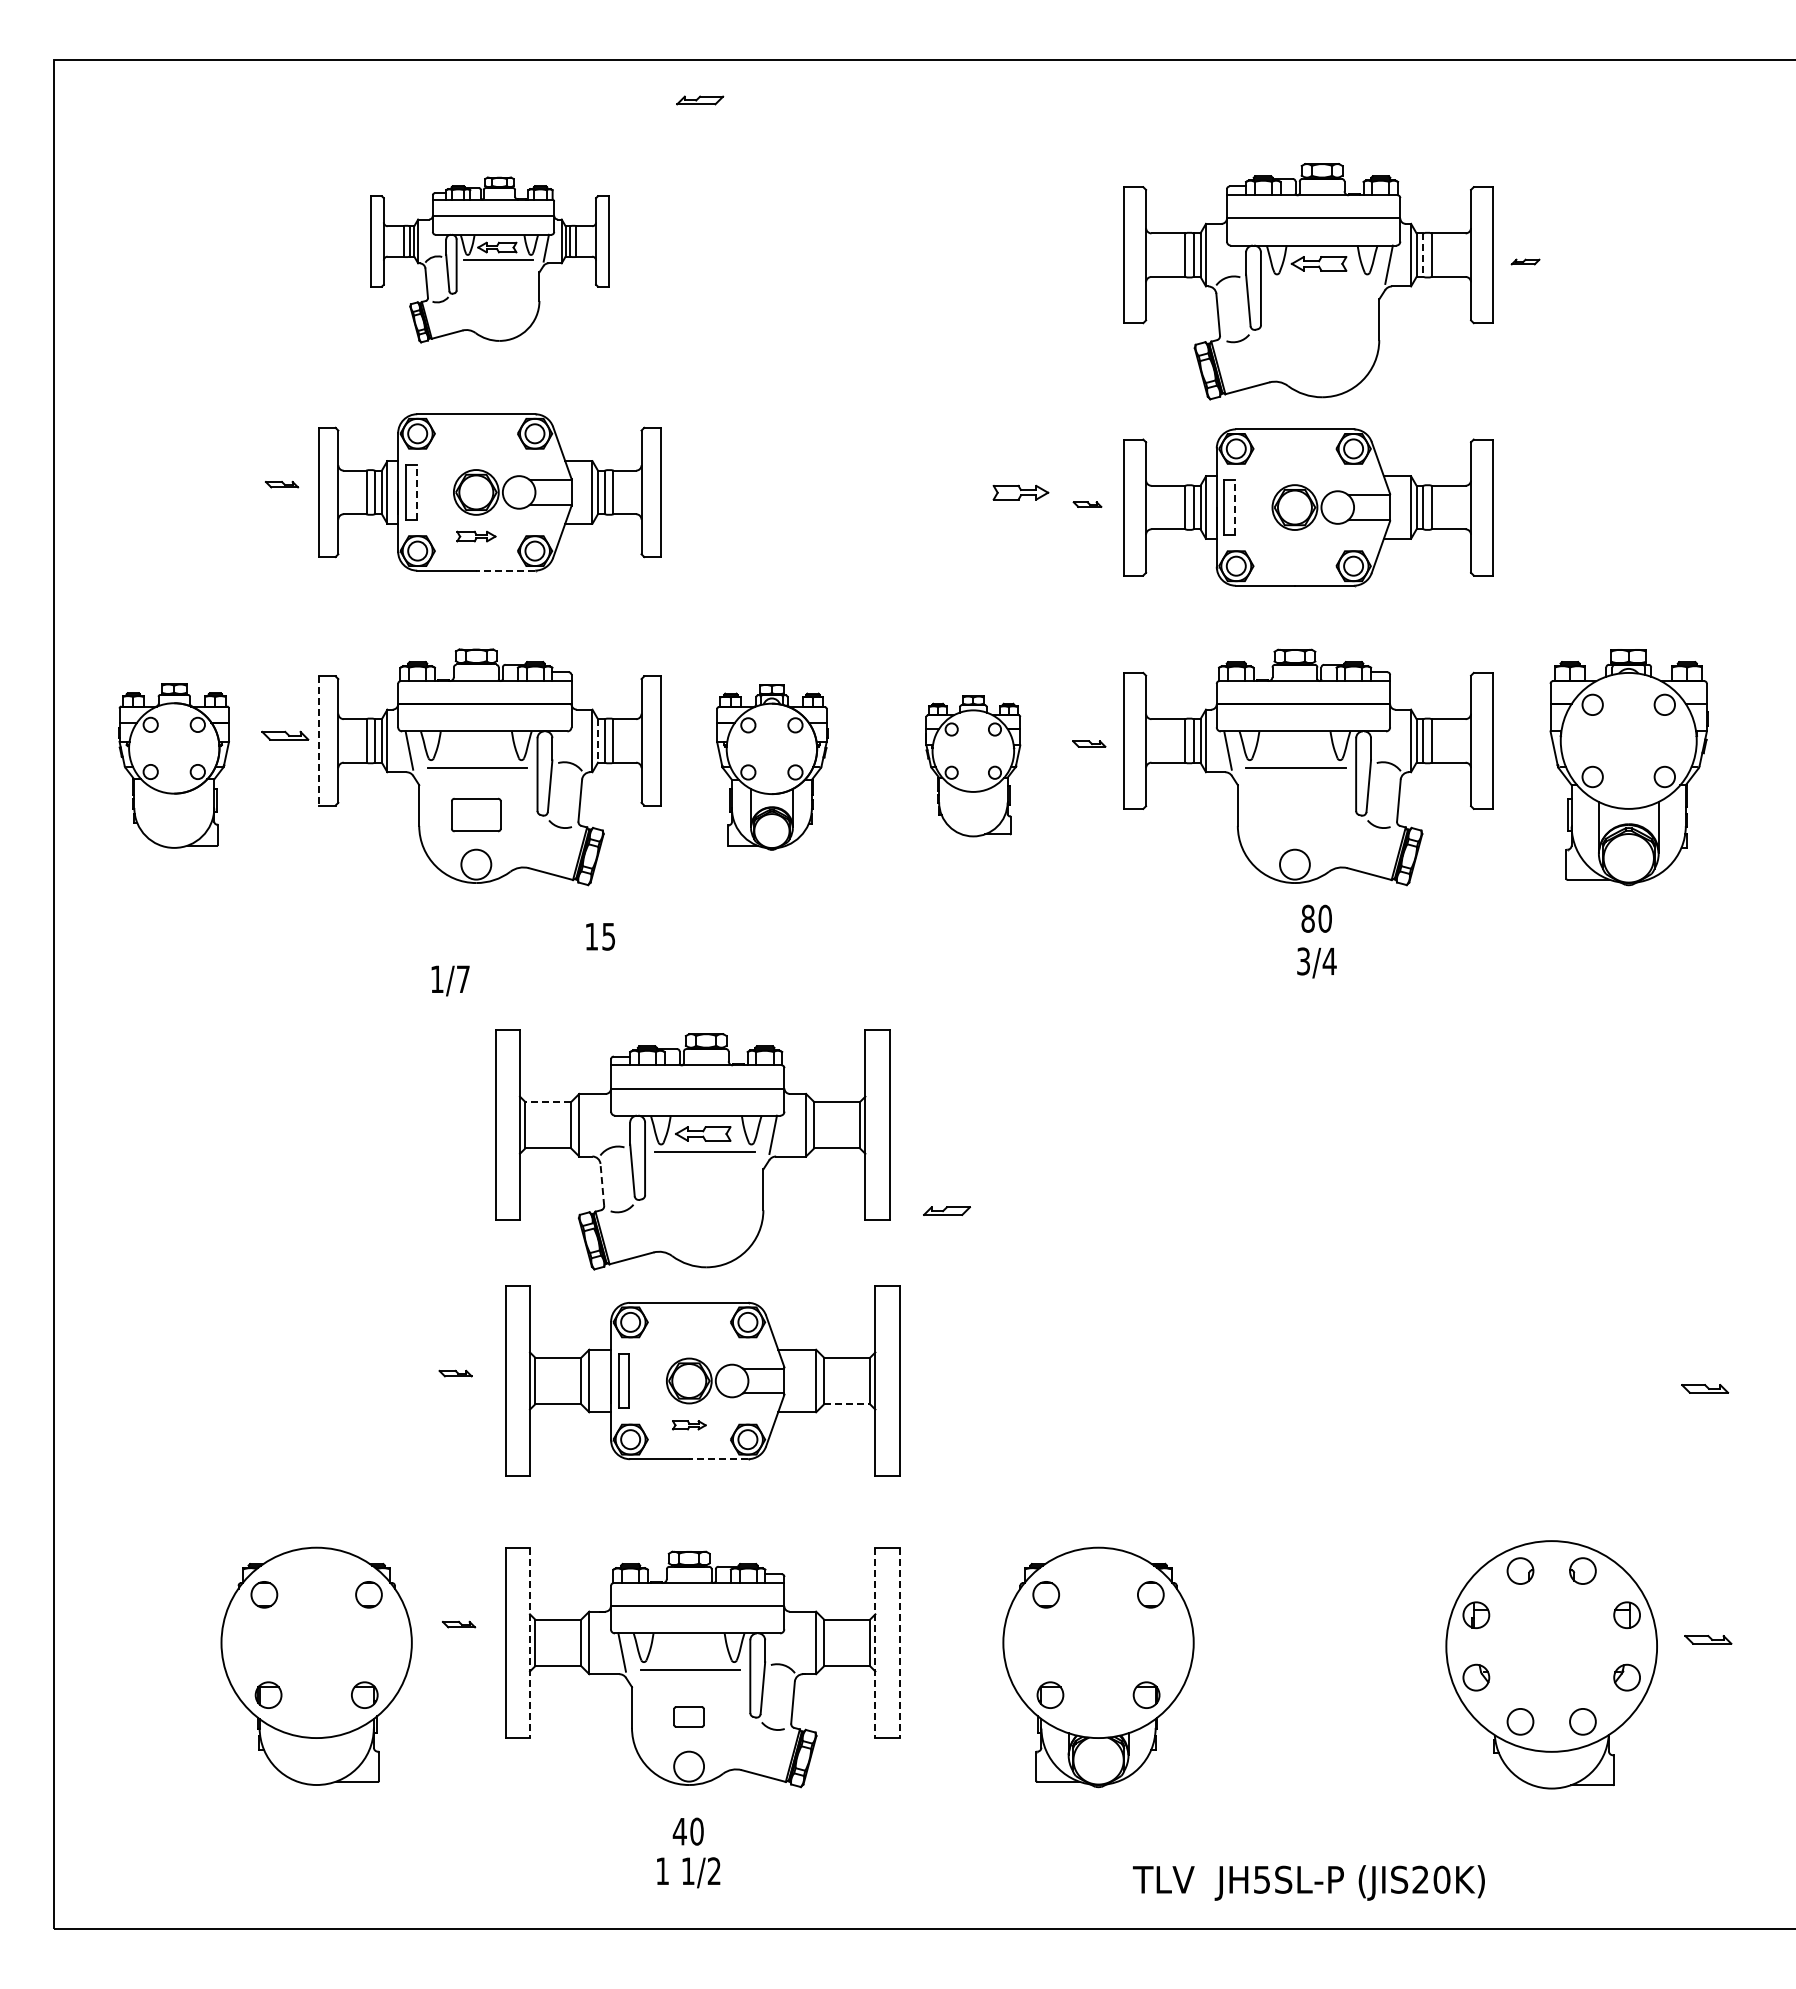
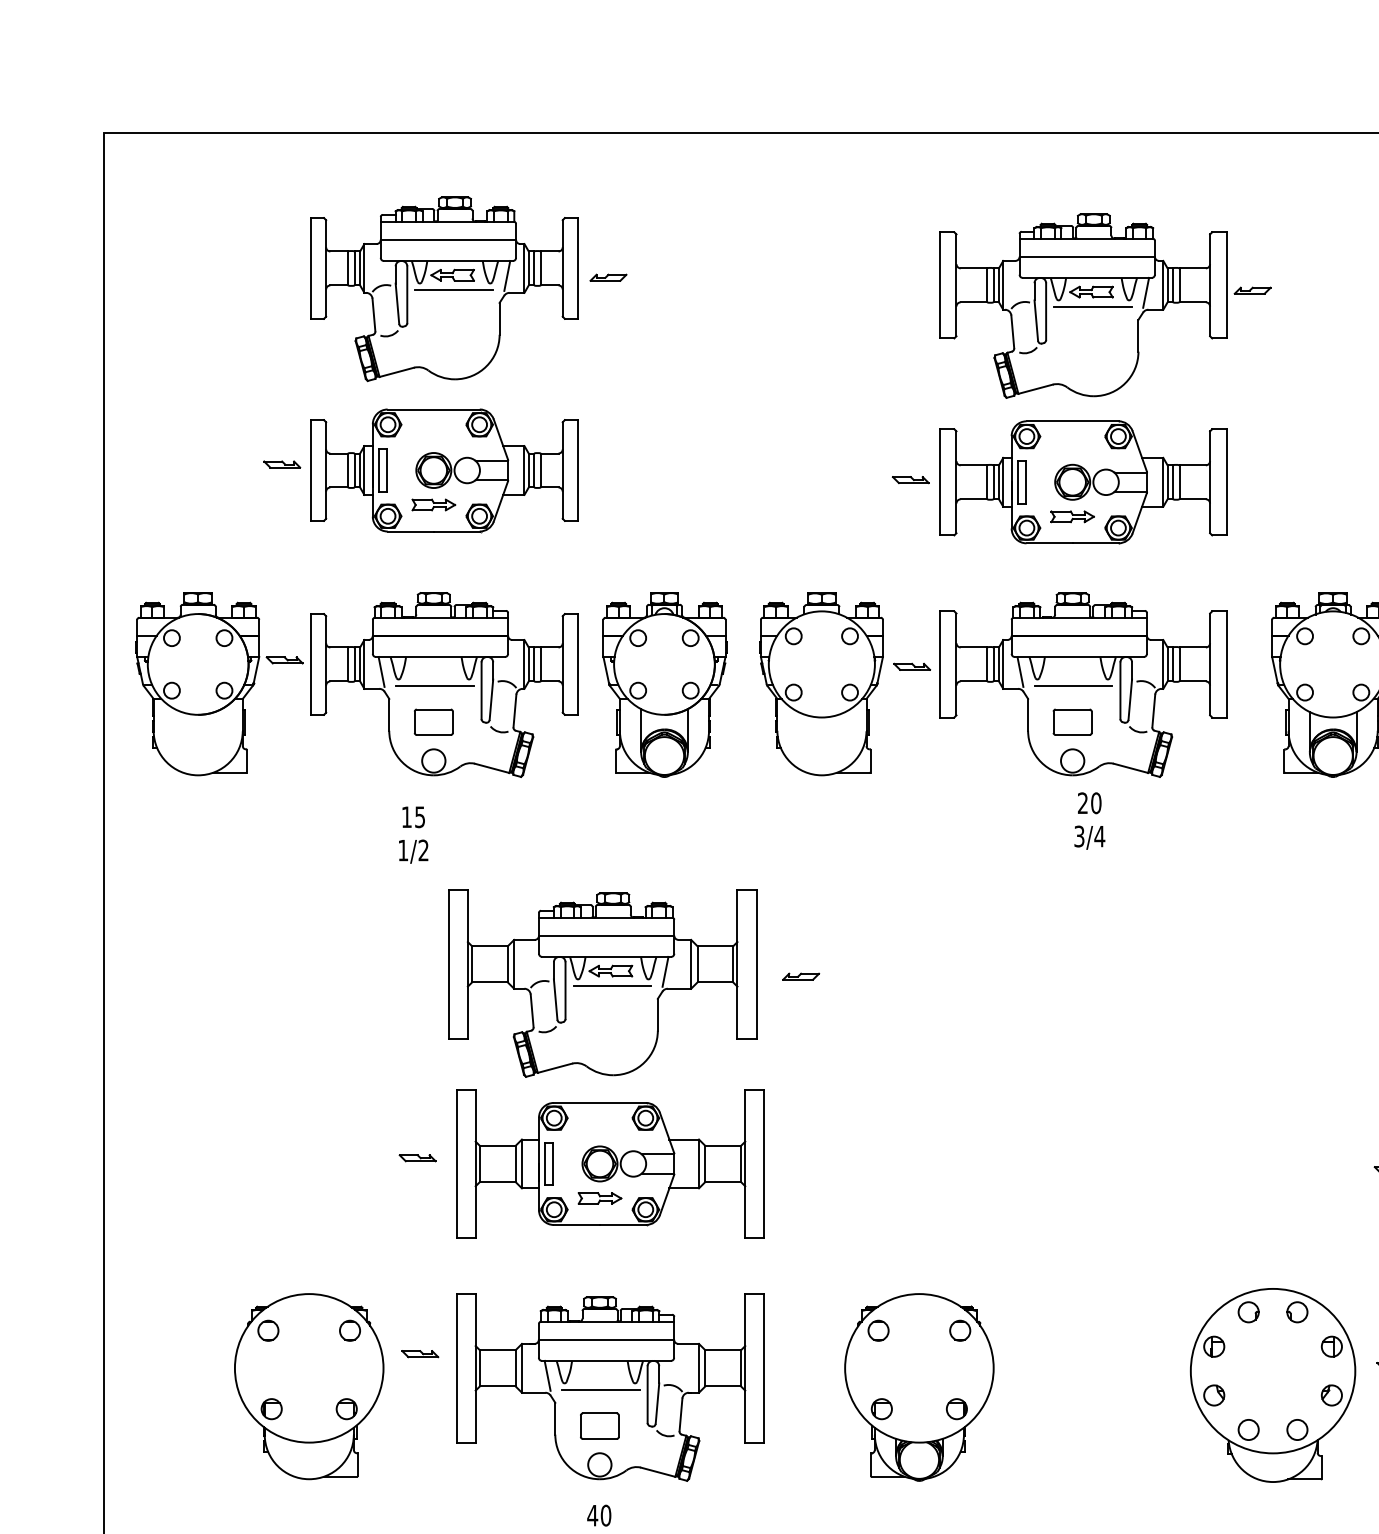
part: (700, 100) -> (608, 277), moved
line: (1423, 255) -> (1172, 285), dashed -> solid
part: (489, 259) -> (444, 288), size x1.43
part: (1525, 261) -> (1252, 290), size x1.67
line: (1320, 282) -> (1092, 306), added
part: (281, 484) -> (281, 464), size x1.43
line: (416, 491) -> (387, 469), dashed -> solid
part: (1020, 492) -> (1072, 516), moved
part: (1087, 504) -> (910, 479), size x1.67
line: (1235, 507) -> (1026, 482), dashed -> solid
part: (476, 536) -> (433, 504), size x1.43
line: (505, 570) -> (456, 531), dashed -> solid
line: (319, 740) -> (311, 664), dashed -> solid
line: (597, 740) -> (528, 664), dashed -> solid
part: (1089, 743) -> (912, 666), size x1.43
part: (173, 765) -> (197, 683), size x1.43
part: (972, 766) -> (821, 684), size x1.67
part: (771, 767) -> (664, 685), size x1.43
part: (1294, 814) -> (1072, 721), added
text: (1307, 918) -> (1082, 803), 80 -> 20
text: (600, 936) -> (413, 817), moved
text: (462, 978) -> (423, 849), 1/7 -> 1/2
line: (548, 1102) -> (490, 946), dashed -> solid
line: (602, 1184) -> (532, 1010), dashed -> solid
part: (946, 1210) -> (800, 976), moved
part: (455, 1373) -> (417, 1158), size x1.43
line: (847, 1404) -> (723, 1182), dashed -> solid
part: (689, 1425) -> (600, 1198), size x1.67
line: (718, 1459) -> (622, 1225), dashed -> solid
part: (458, 1624) -> (419, 1353), size x1.43
line: (530, 1643) -> (476, 1368), dashed -> solid
line: (875, 1643) -> (745, 1368), dashed -> solid
line: (899, 1643) -> (764, 1368), dashed -> solid
part: (688, 1716) -> (599, 1425), size x1.67

